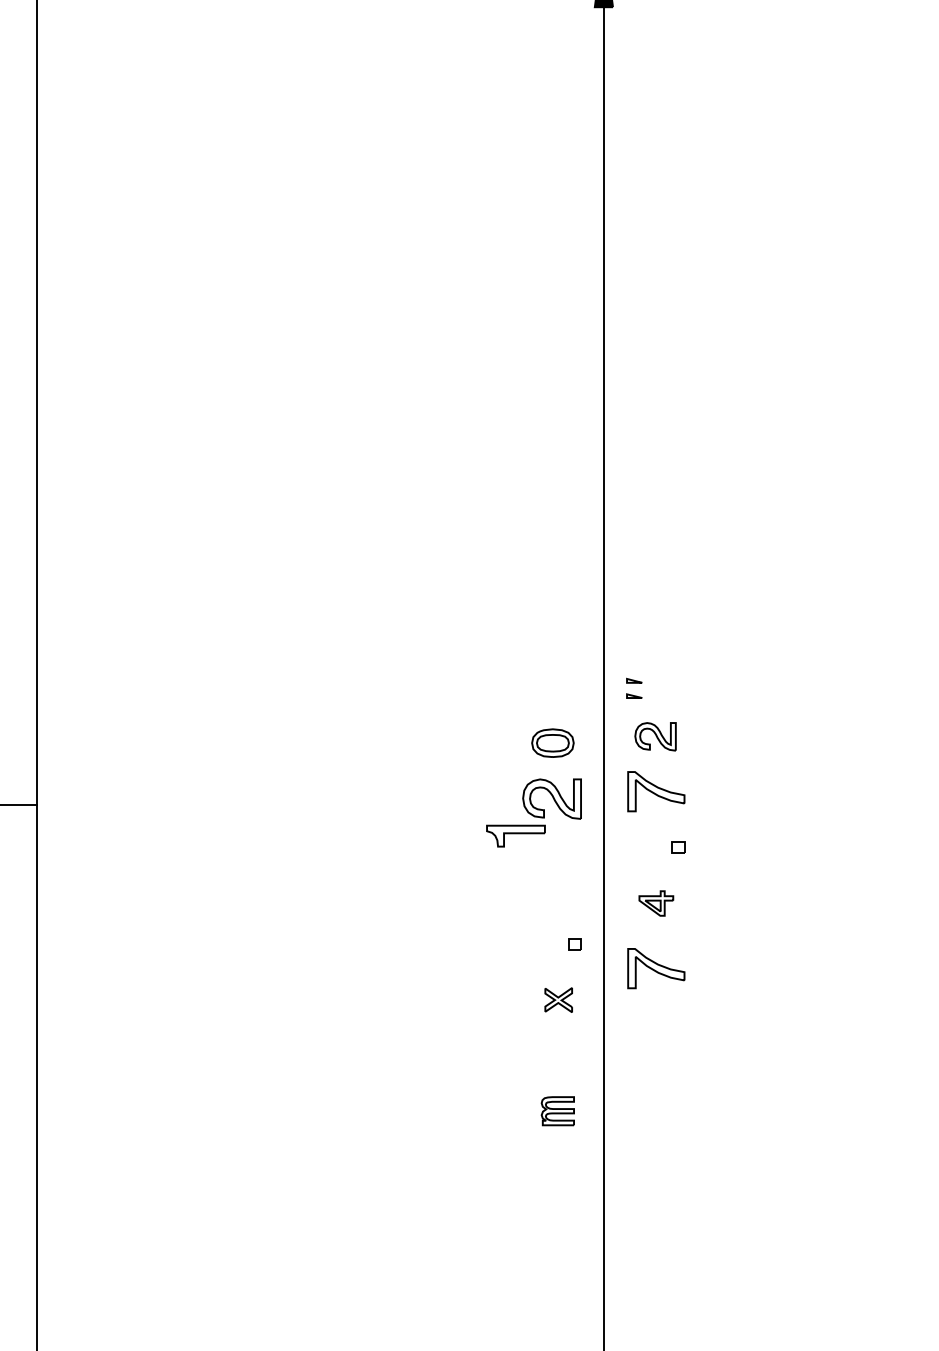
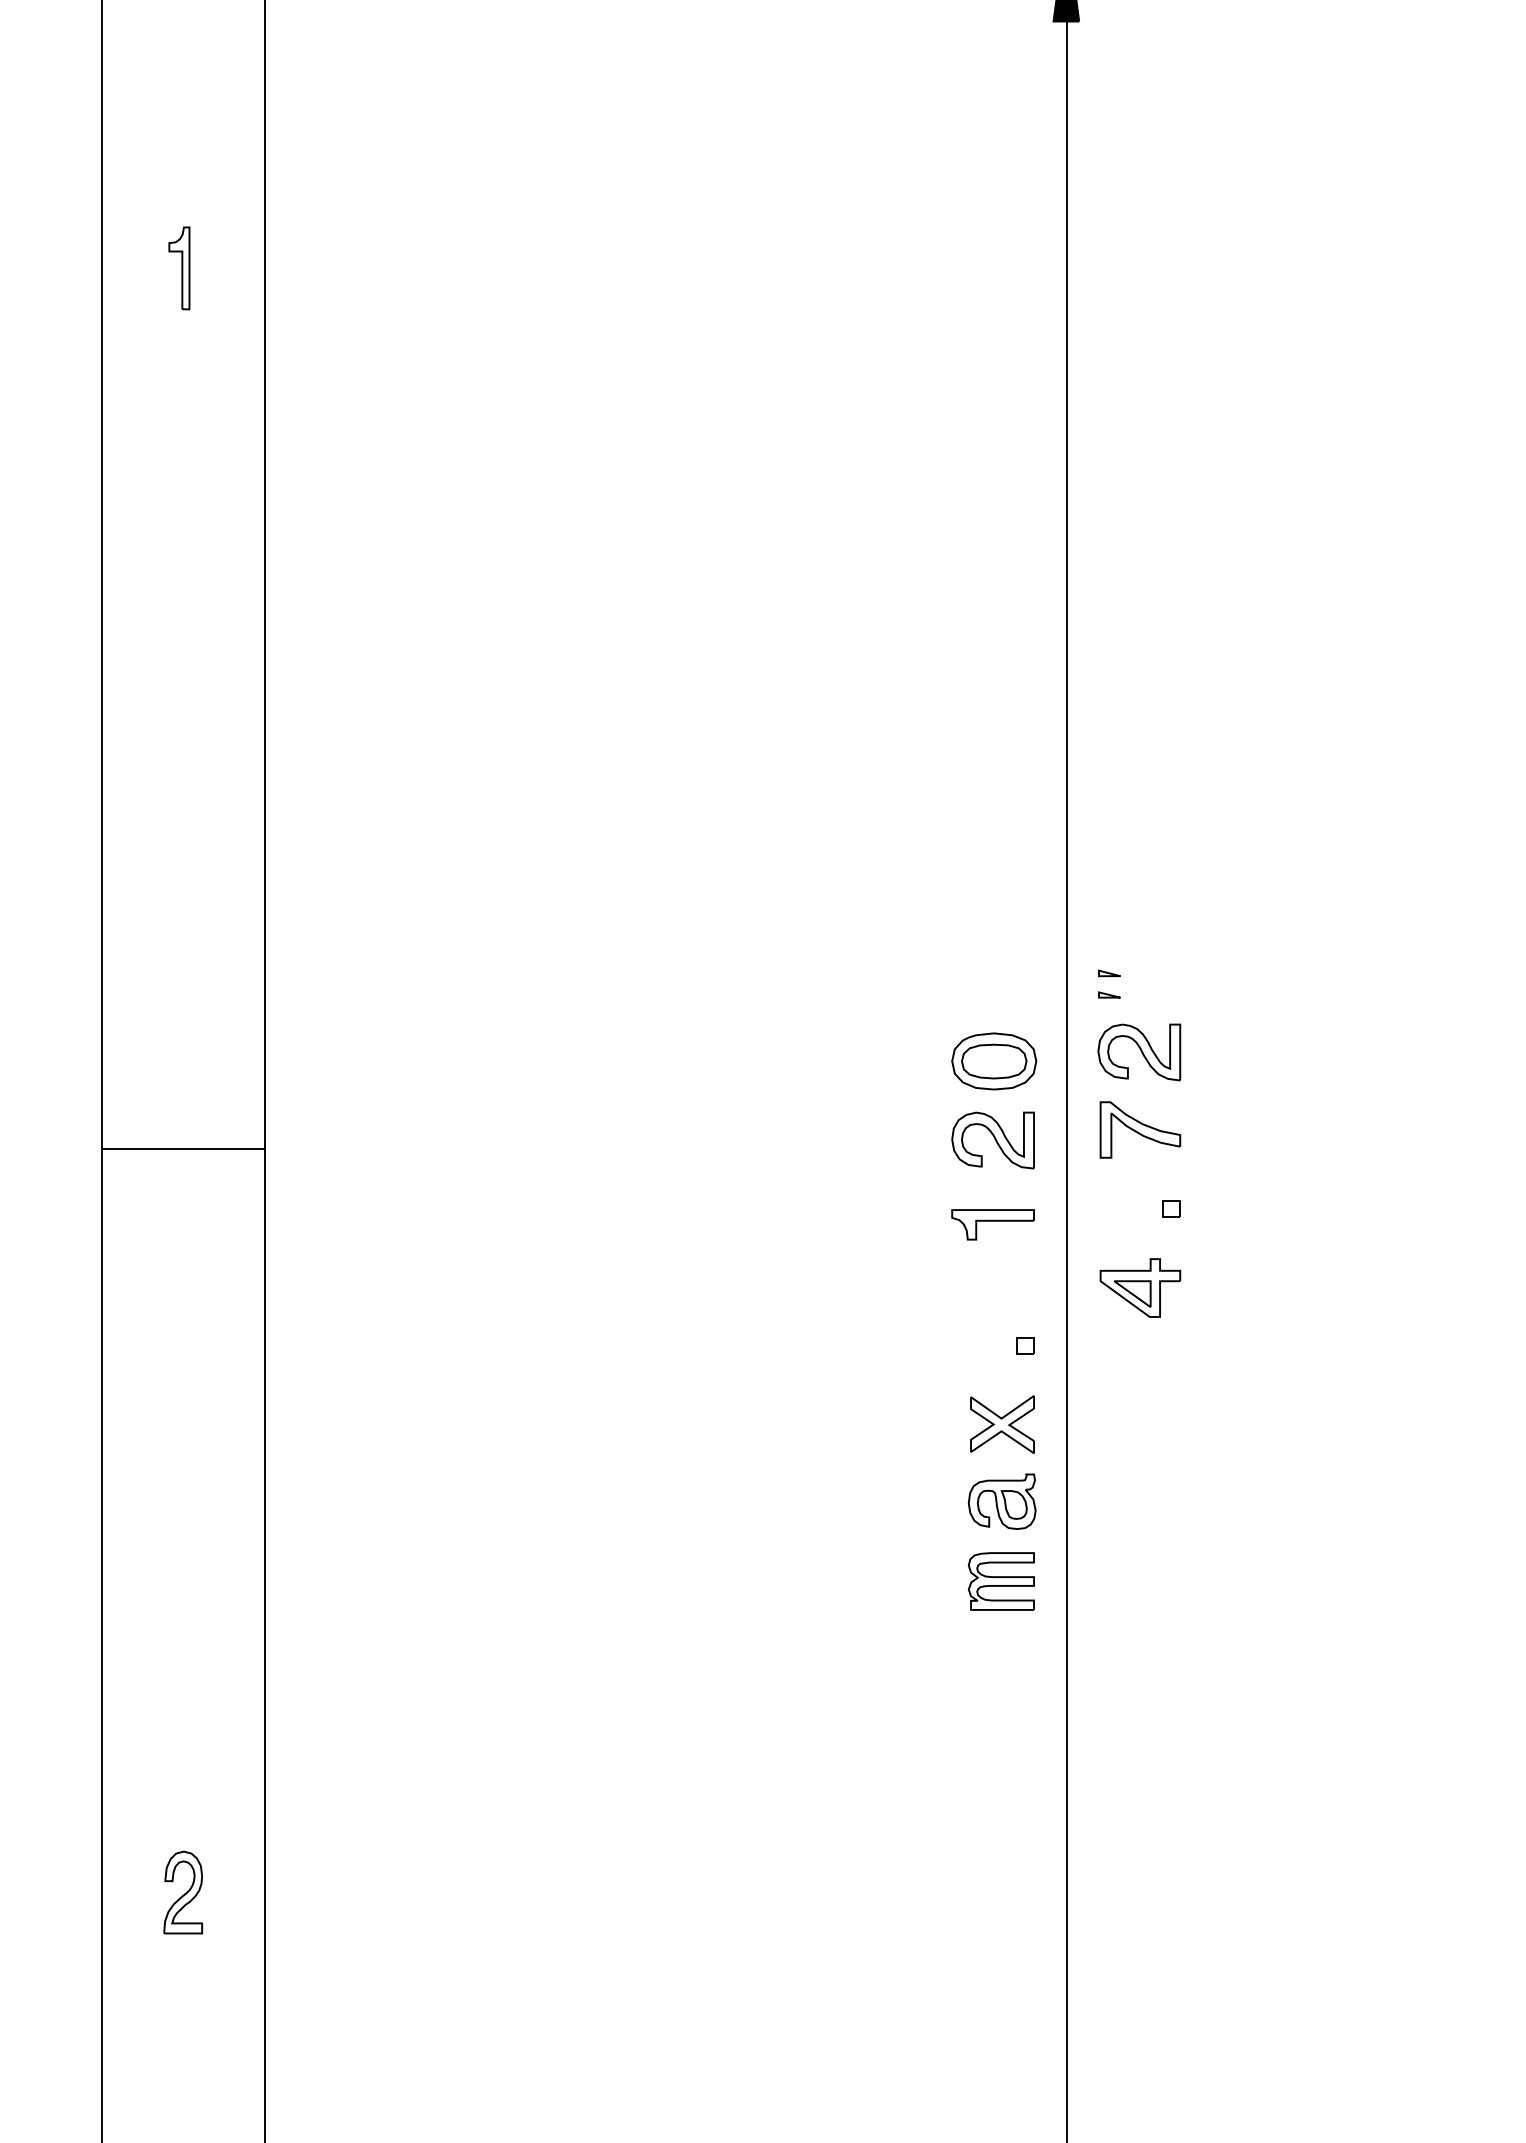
part: (655, 736) -> (1139, 1052), size x1.43
part: (553, 743) -> (994, 1061), size x1.43
part: (515, 835) -> (992, 1224), moved
part: (656, 903) -> (1140, 1287), size x1.67
part: (656, 968) -> (1140, 1379), removed
part: (558, 1000) -> (1002, 1424), size x1.67
part: (558, 1054) -> (1001, 1501), added
part: (557, 1111) -> (1000, 1581), size x1.43

